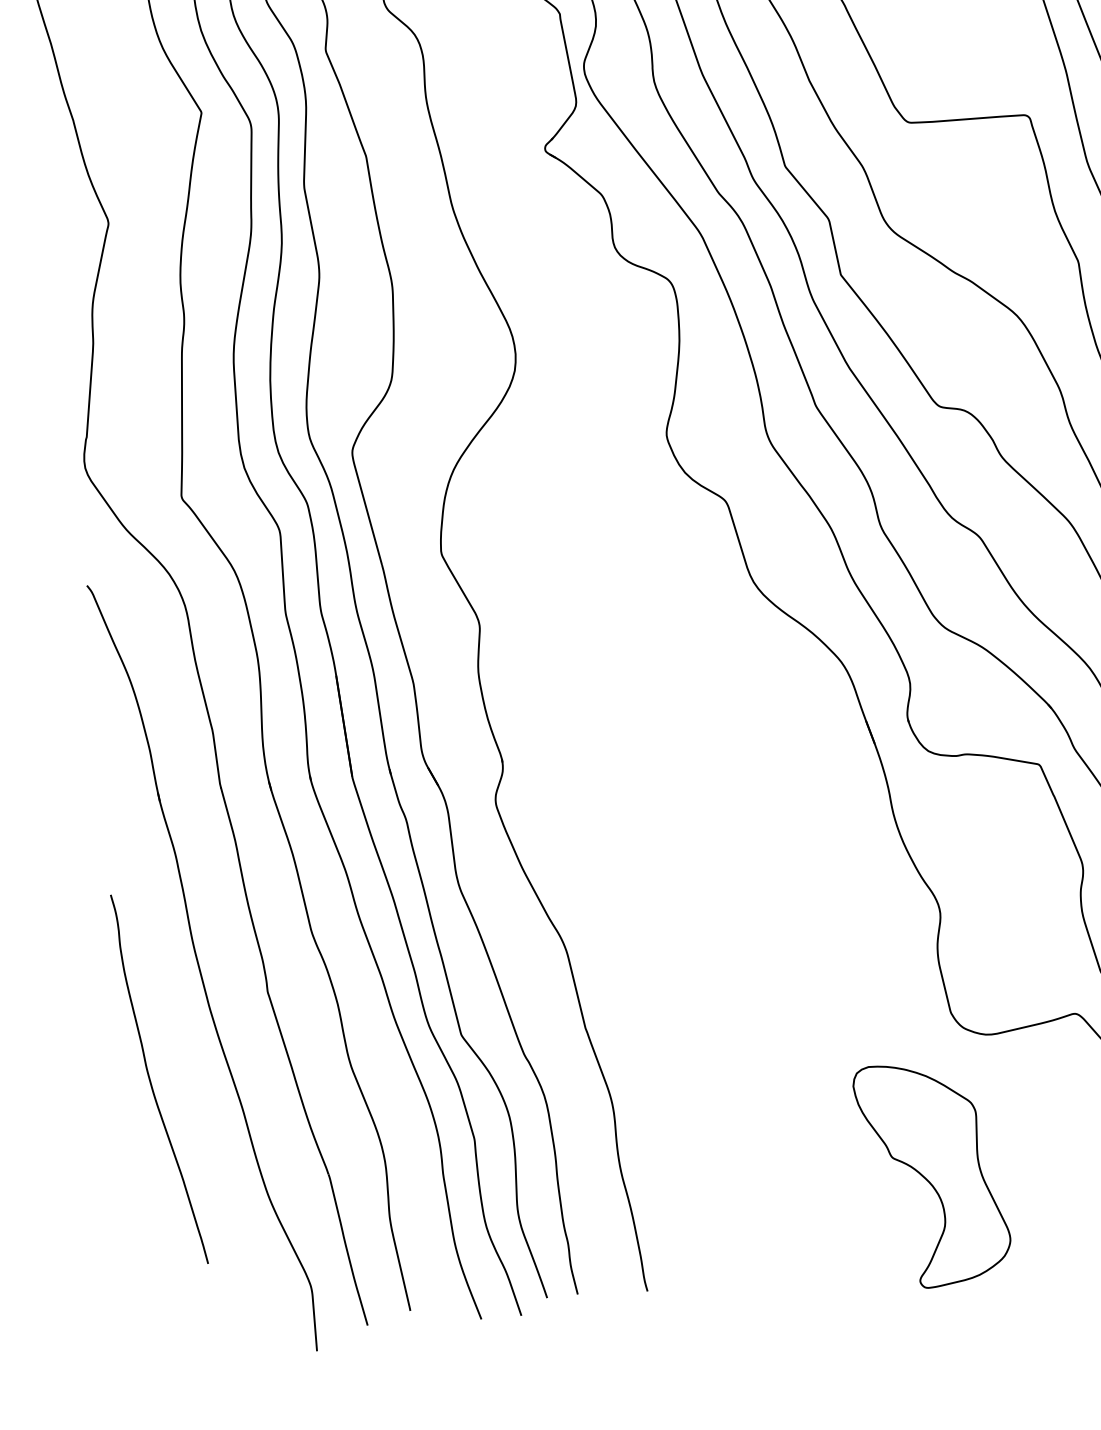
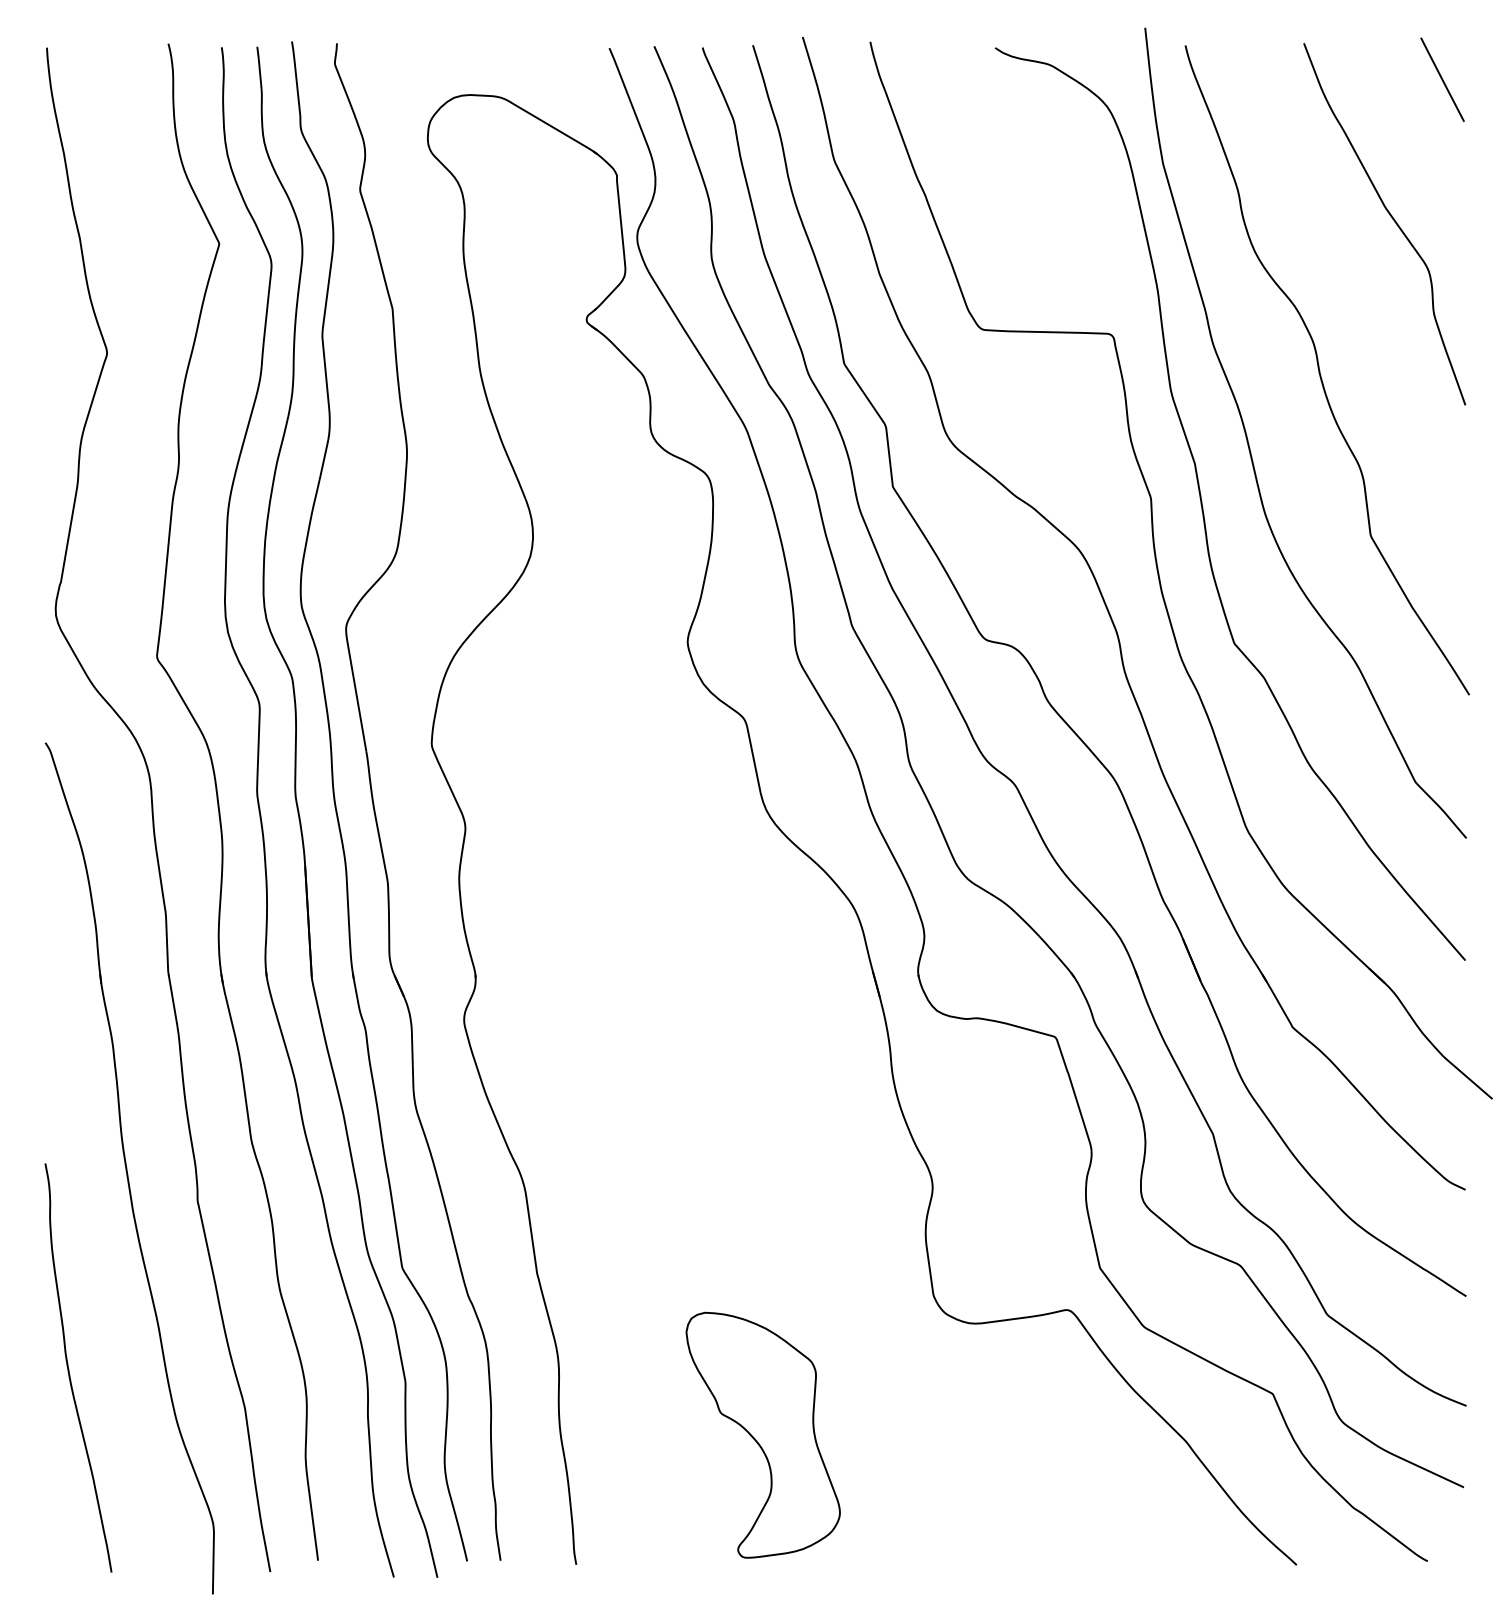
curve: (151, 1081) -> (69, 1369), moved
part: (932, 1173) -> (762, 1434), moved

